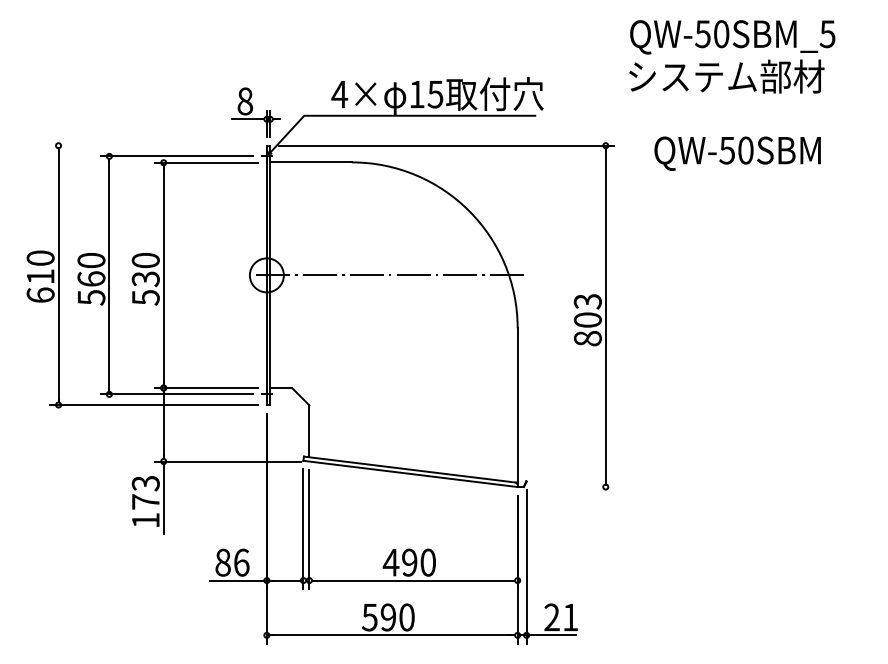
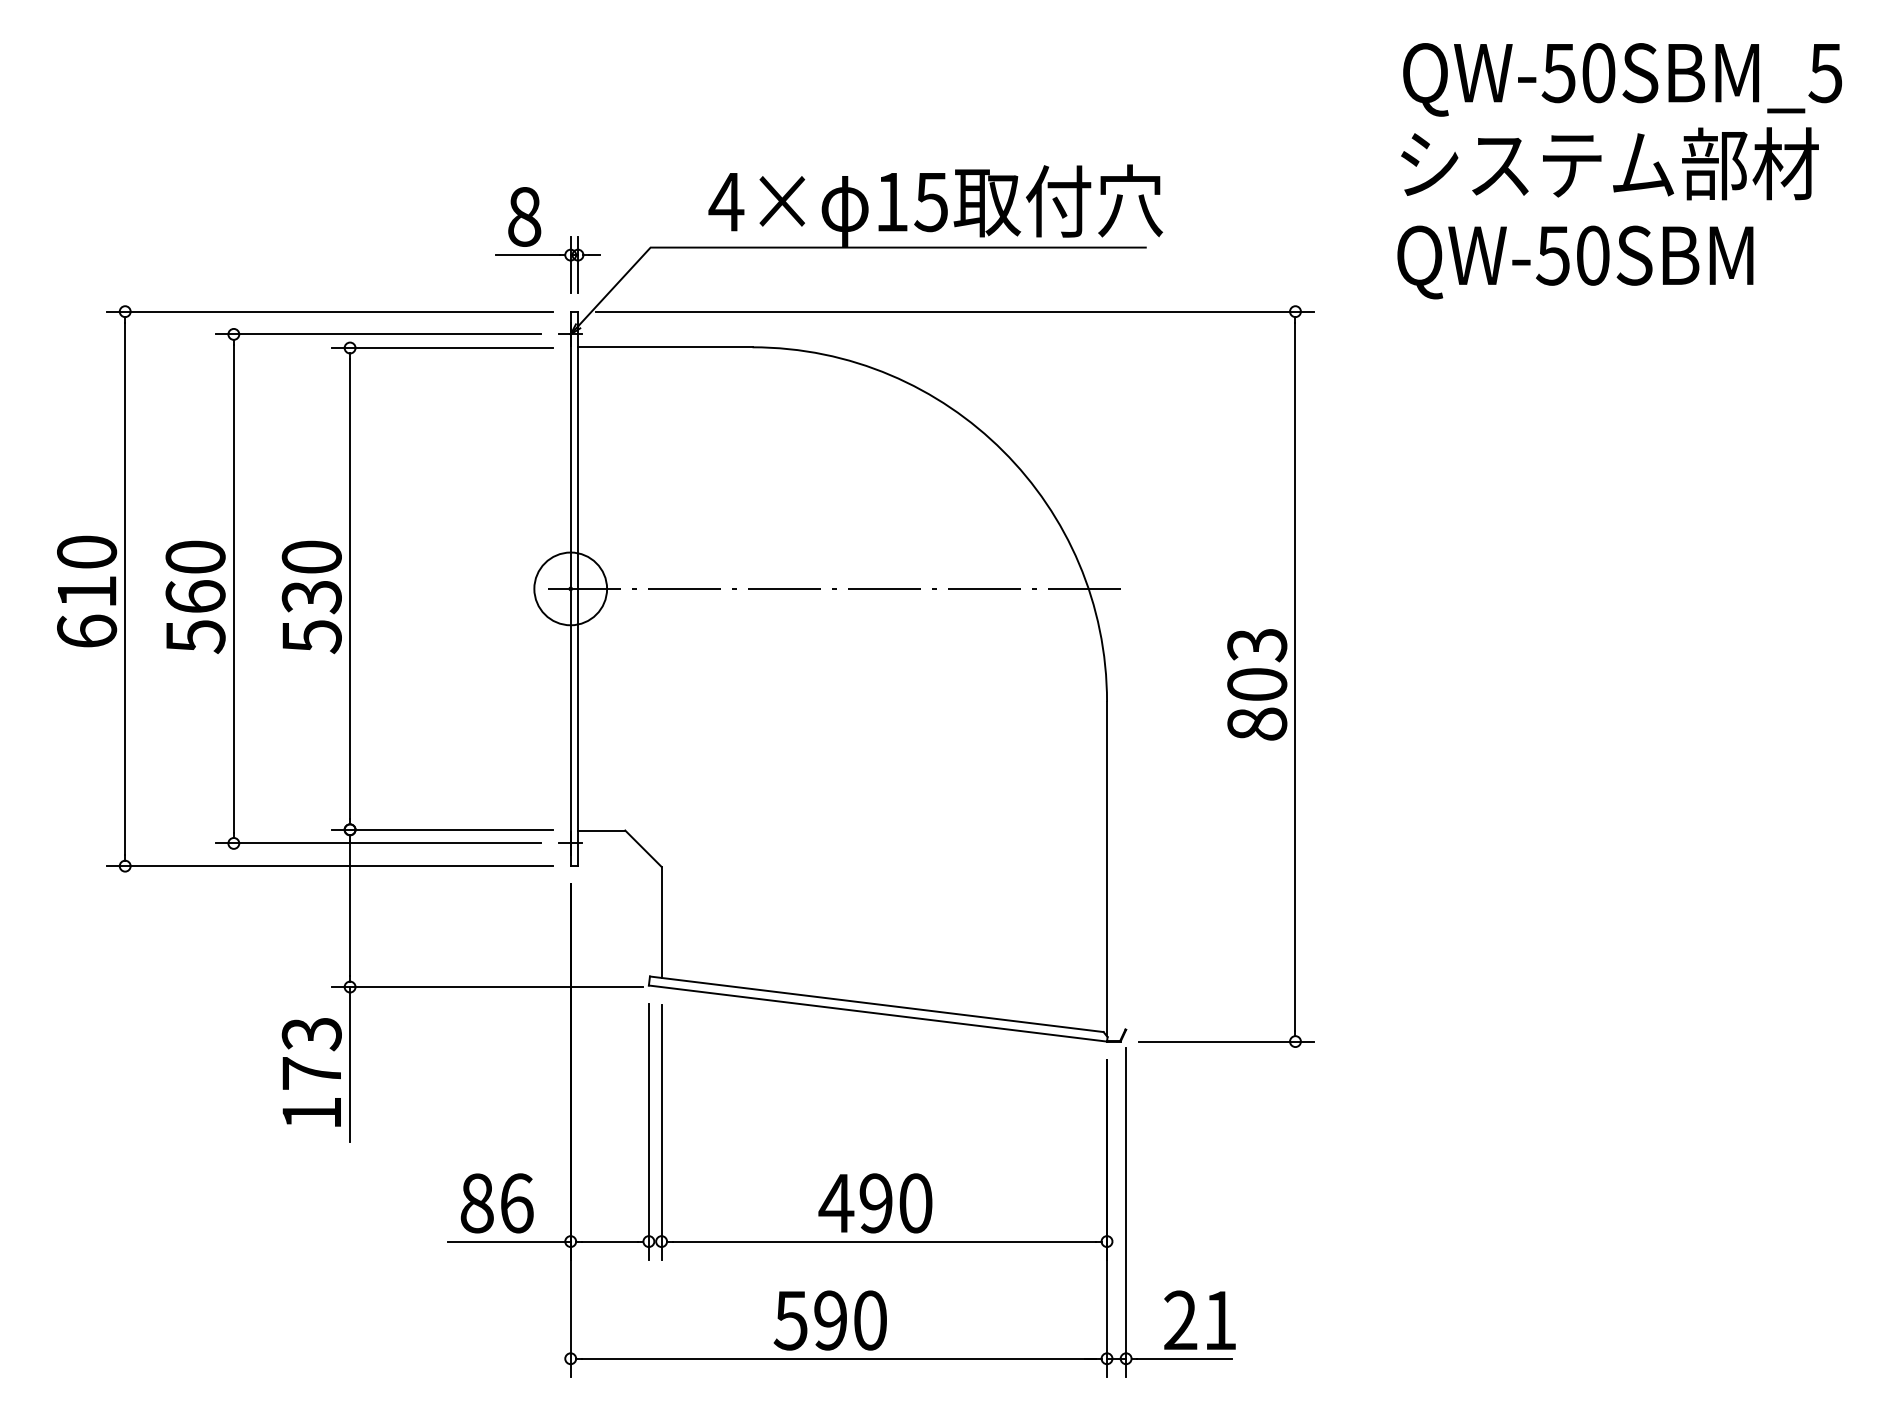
text: (732, 56) -> (1622, 120), moved
line: (154, 145) -> (330, 311), added
text: (737, 153) -> (1575, 261), moved
line: (573, 487) -> (1226, 1042), added

